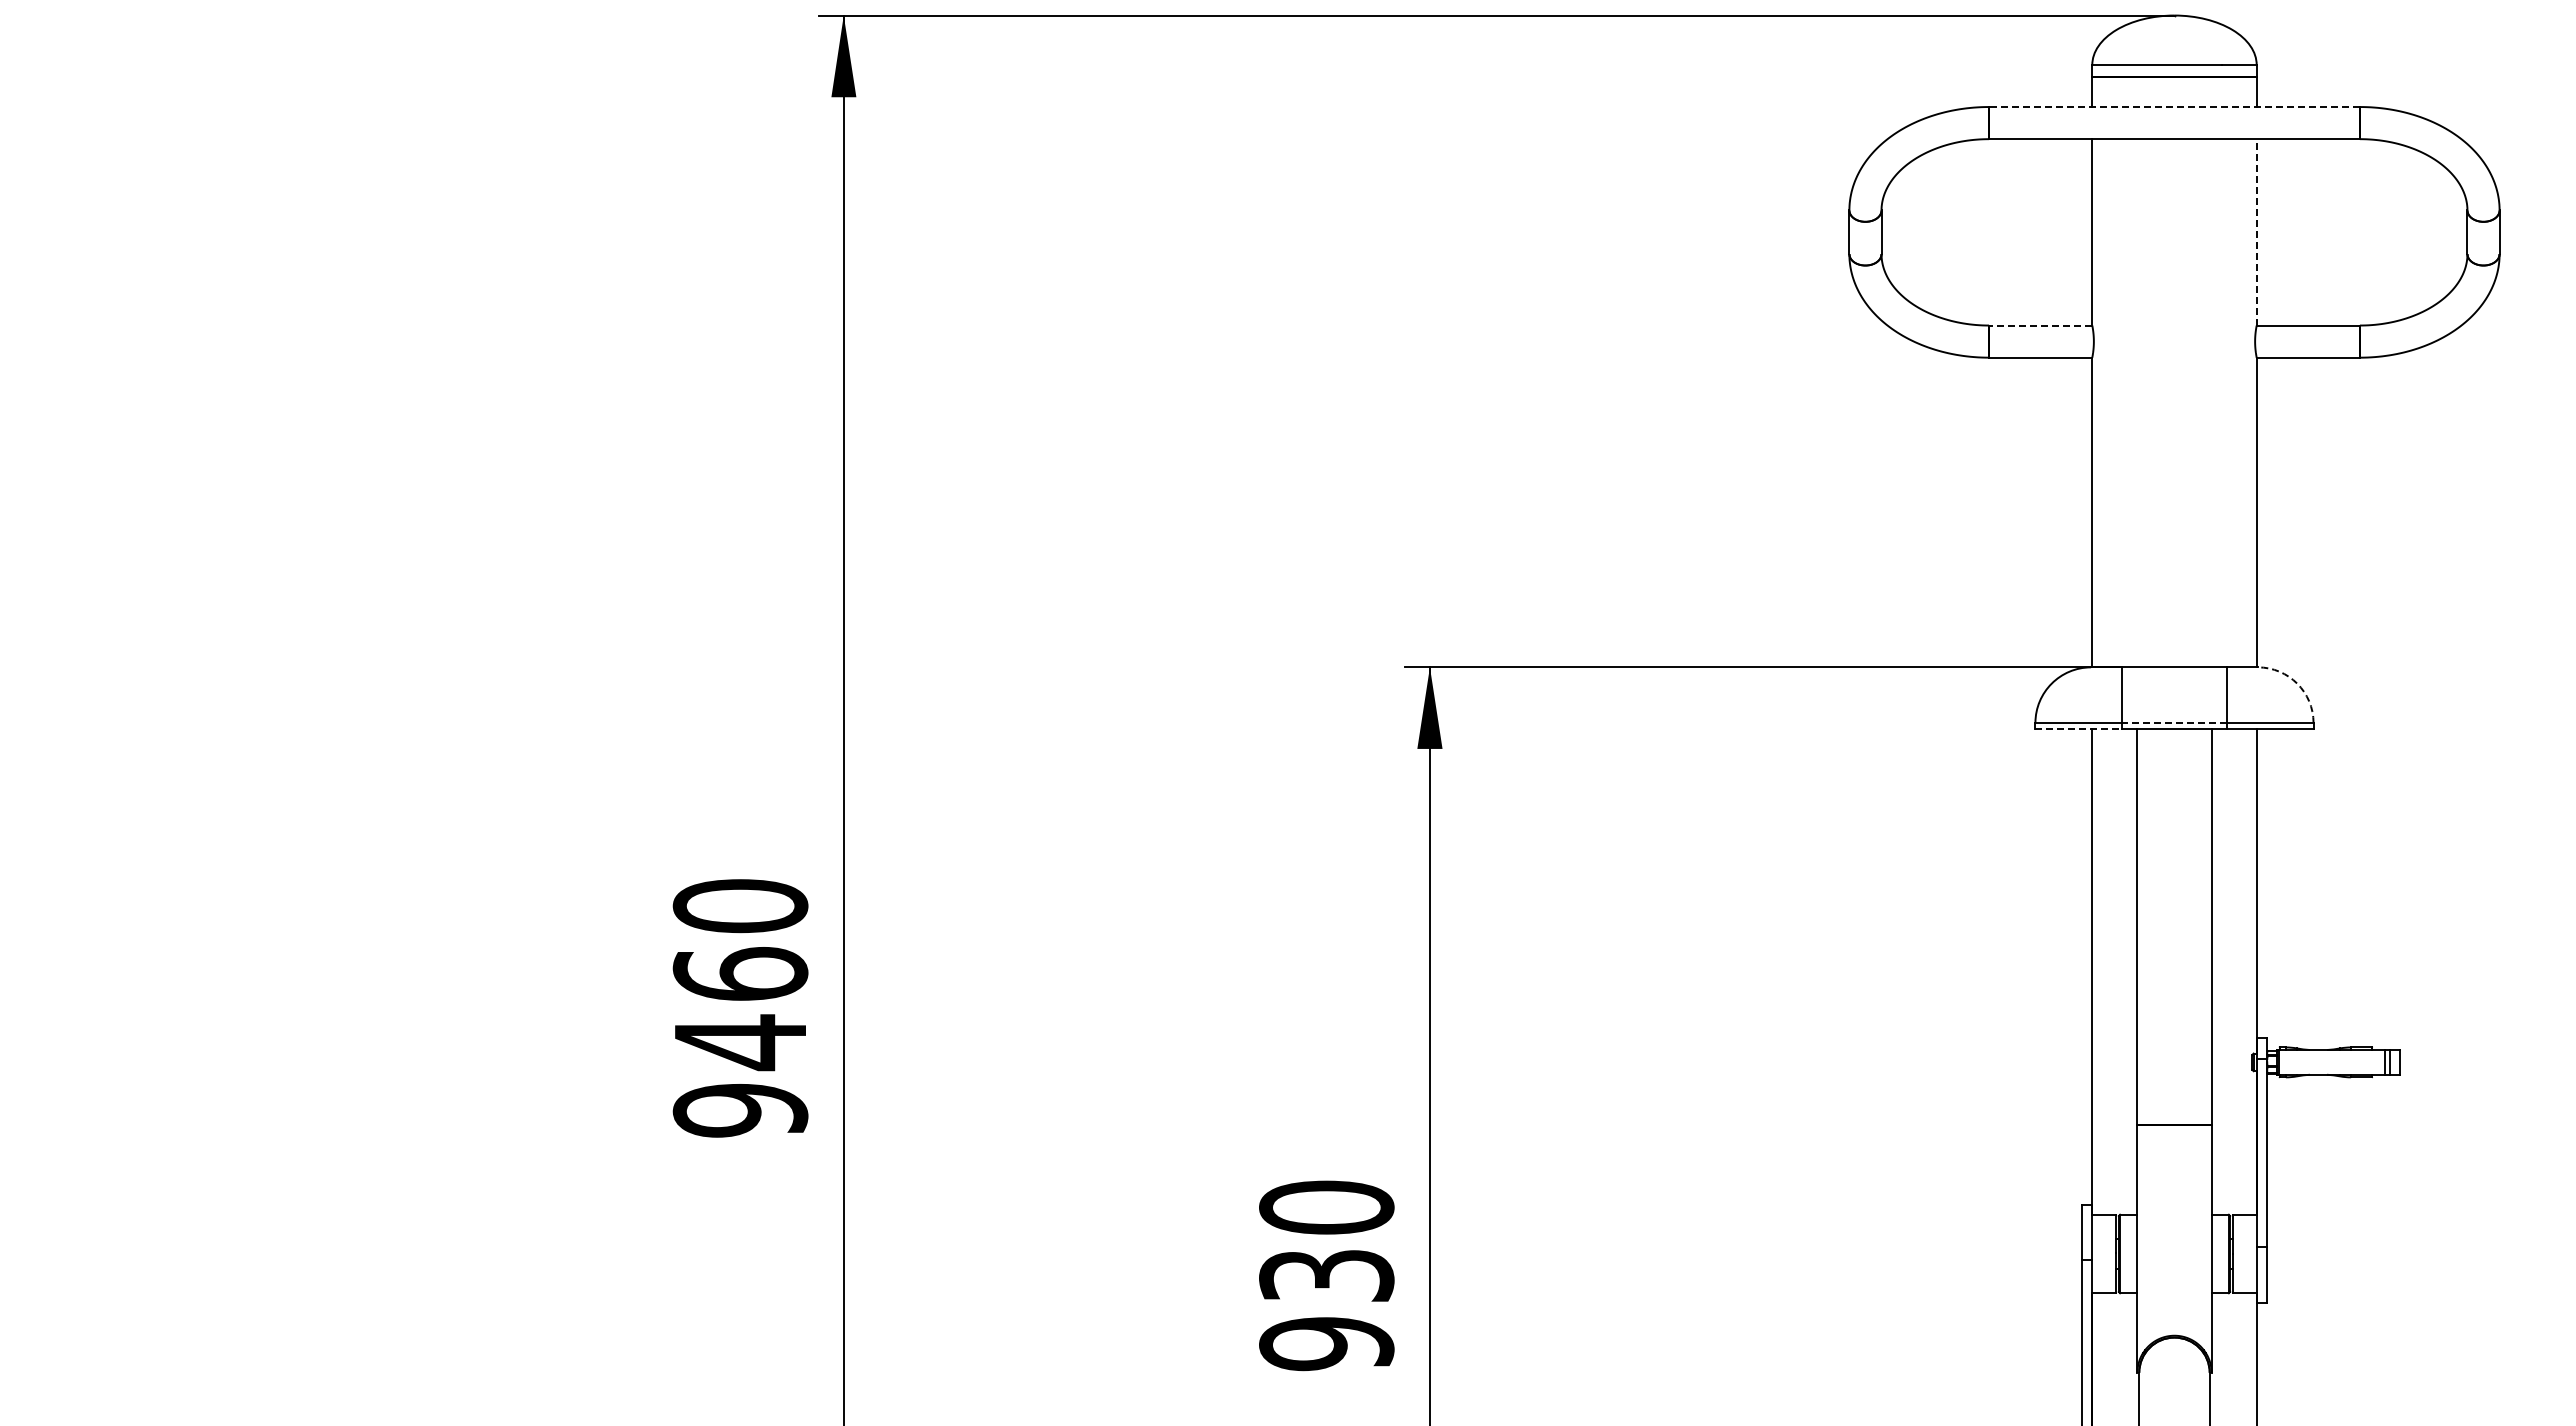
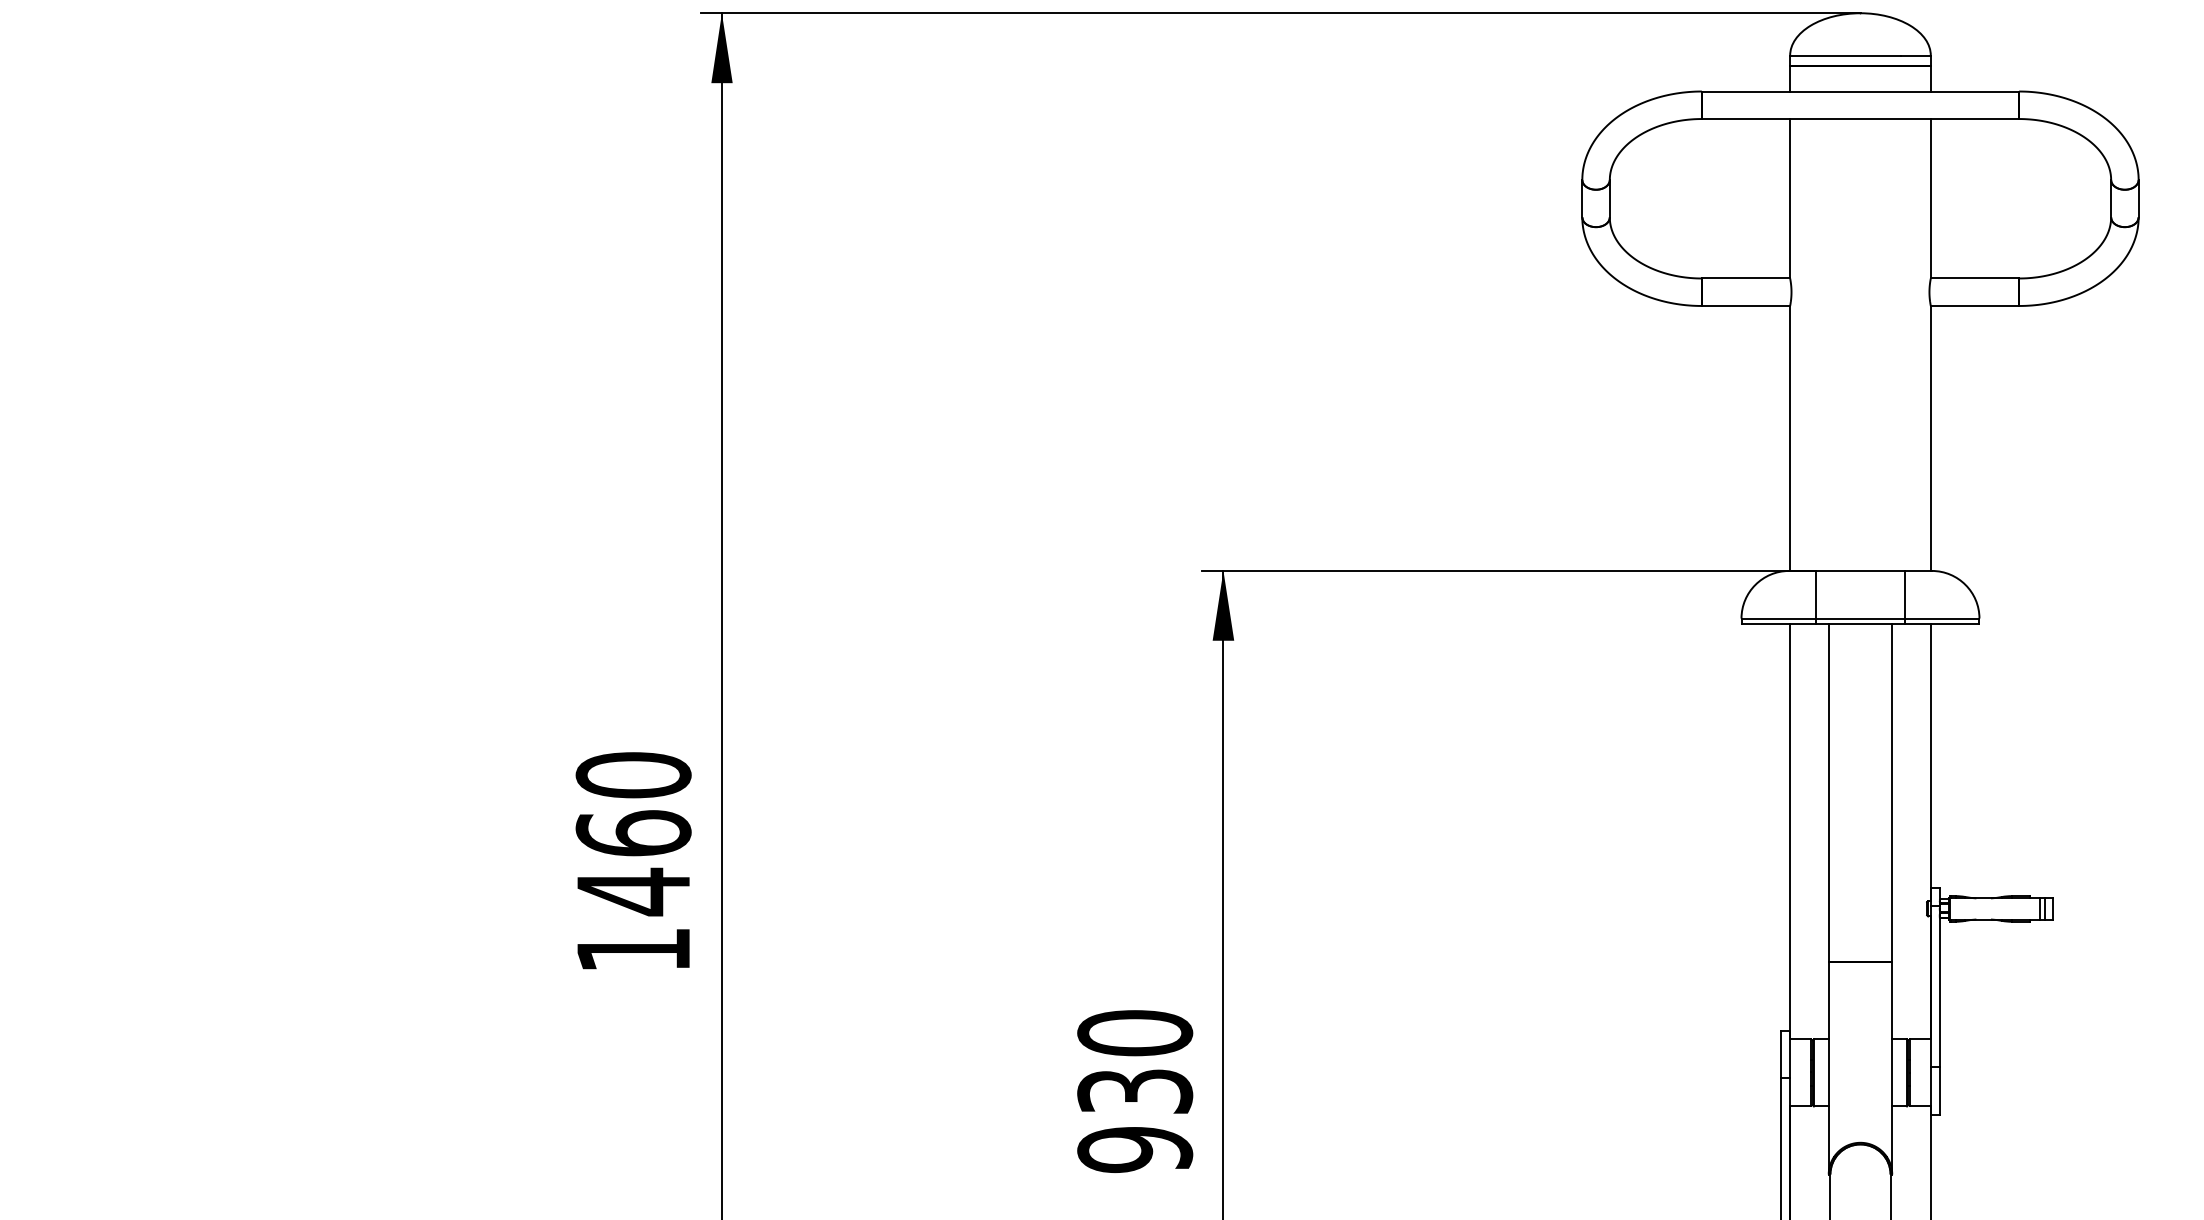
line: (2174, 107) -> (1860, 91), dashed -> solid
line: (2256, 231) -> (1930, 198), dashed -> solid
line: (2040, 325) -> (1745, 278), dashed -> solid
arc: (2297, 683) -> (1965, 584), dashed -> solid
line: (2174, 722) -> (1860, 618), dashed -> solid
line: (2079, 729) -> (1779, 624), dashed -> solid
text: (740, 1110) -> (633, 950), 9460 -> 1460

